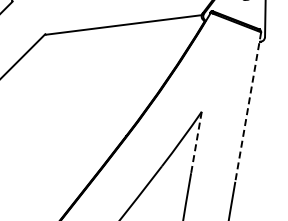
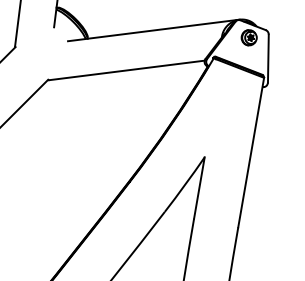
line: (248, 107) -> (251, 152), dashed -> solid
line: (196, 143) -> (199, 188), dashed -> solid

